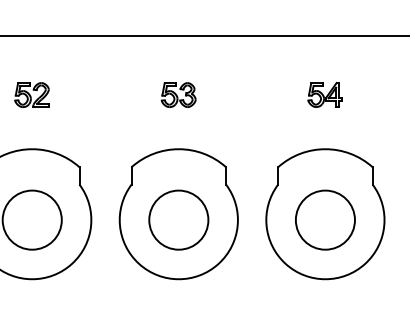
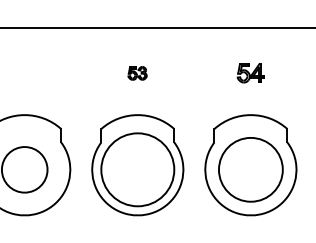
part: (31, 95) -> (24, 73), removed
part: (178, 95) -> (137, 73), size x0.7
circle: (178, 219) -> (137, 169), size x1.6
circle: (324, 219) -> (250, 169), size x1.4

